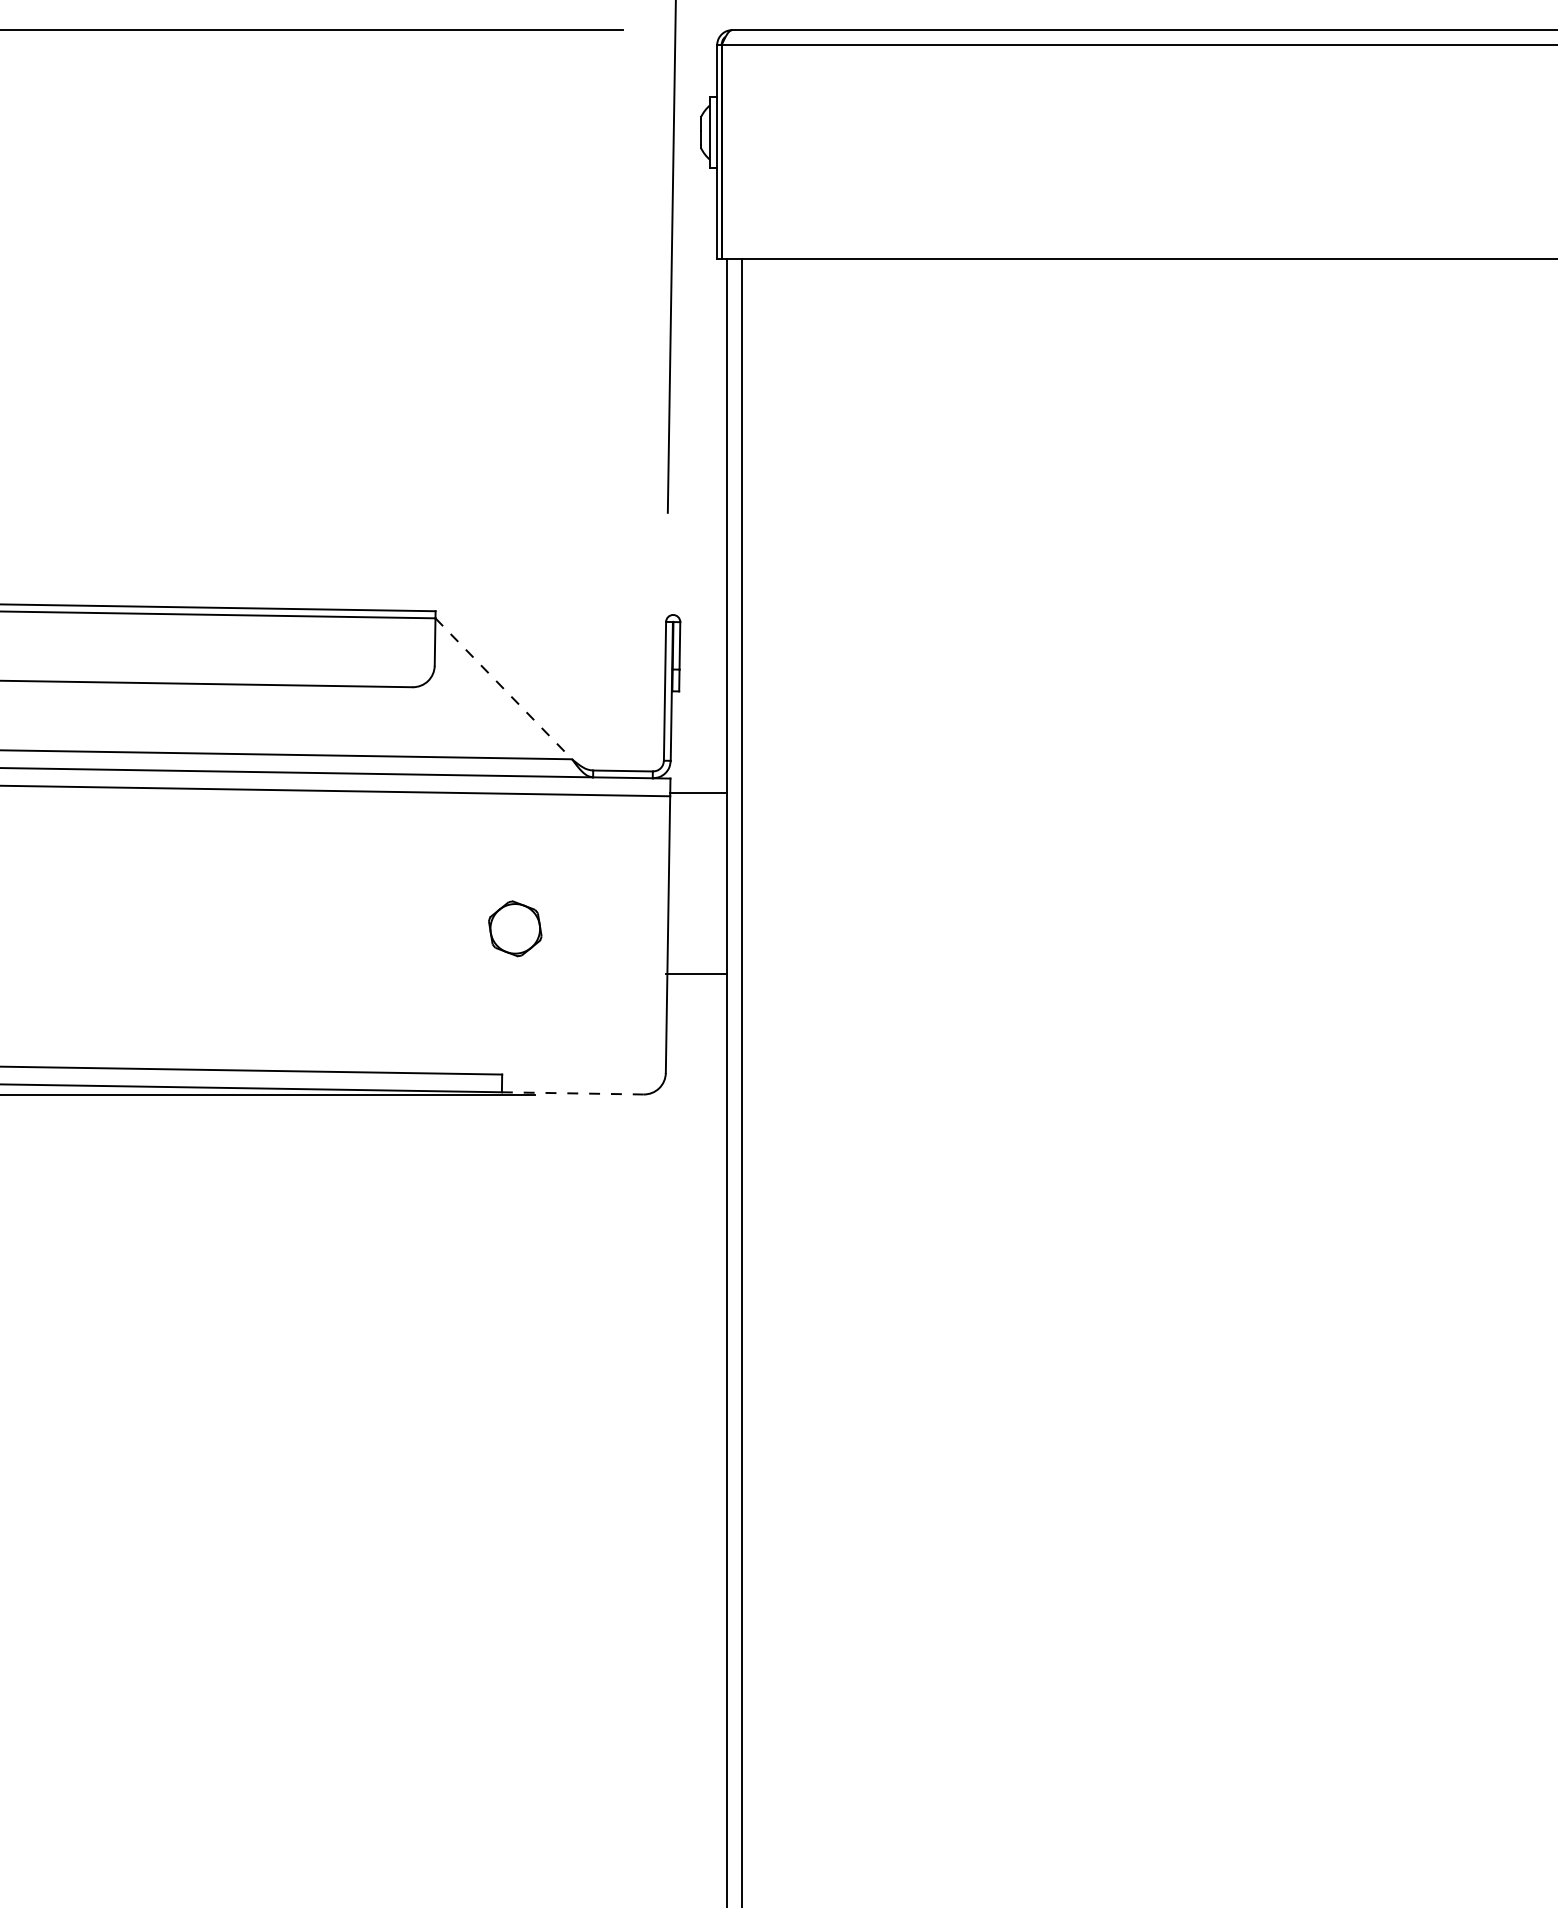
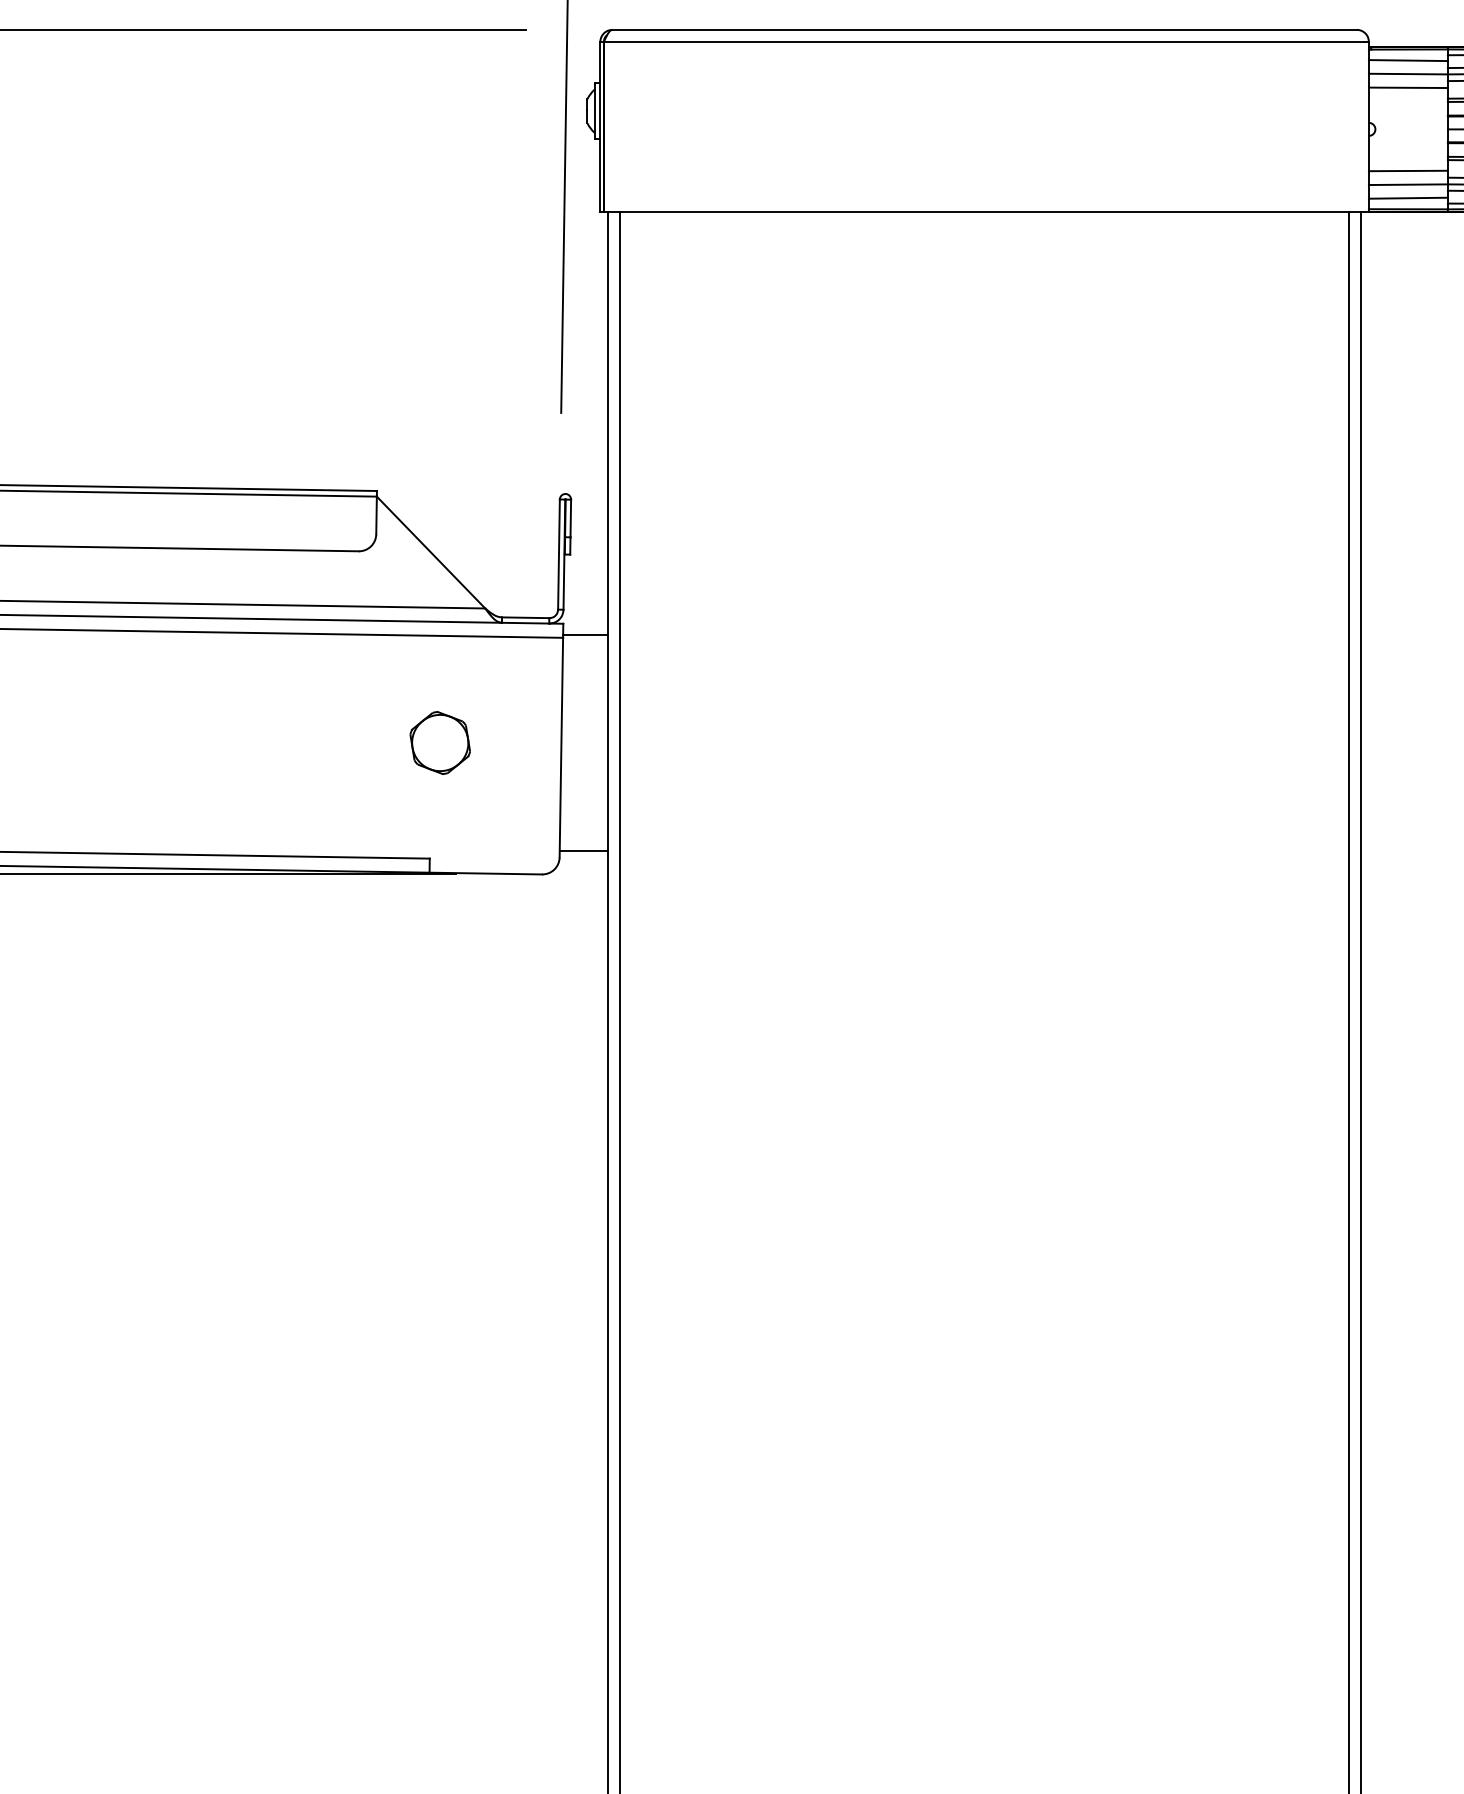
line: (504, 688) -> (431, 552), dashed -> solid
part: (514, 928) -> (439, 742), size x1.43
line: (695, 974) -> (583, 851), moved
line: (572, 1093) -> (485, 873), dashed -> solid

